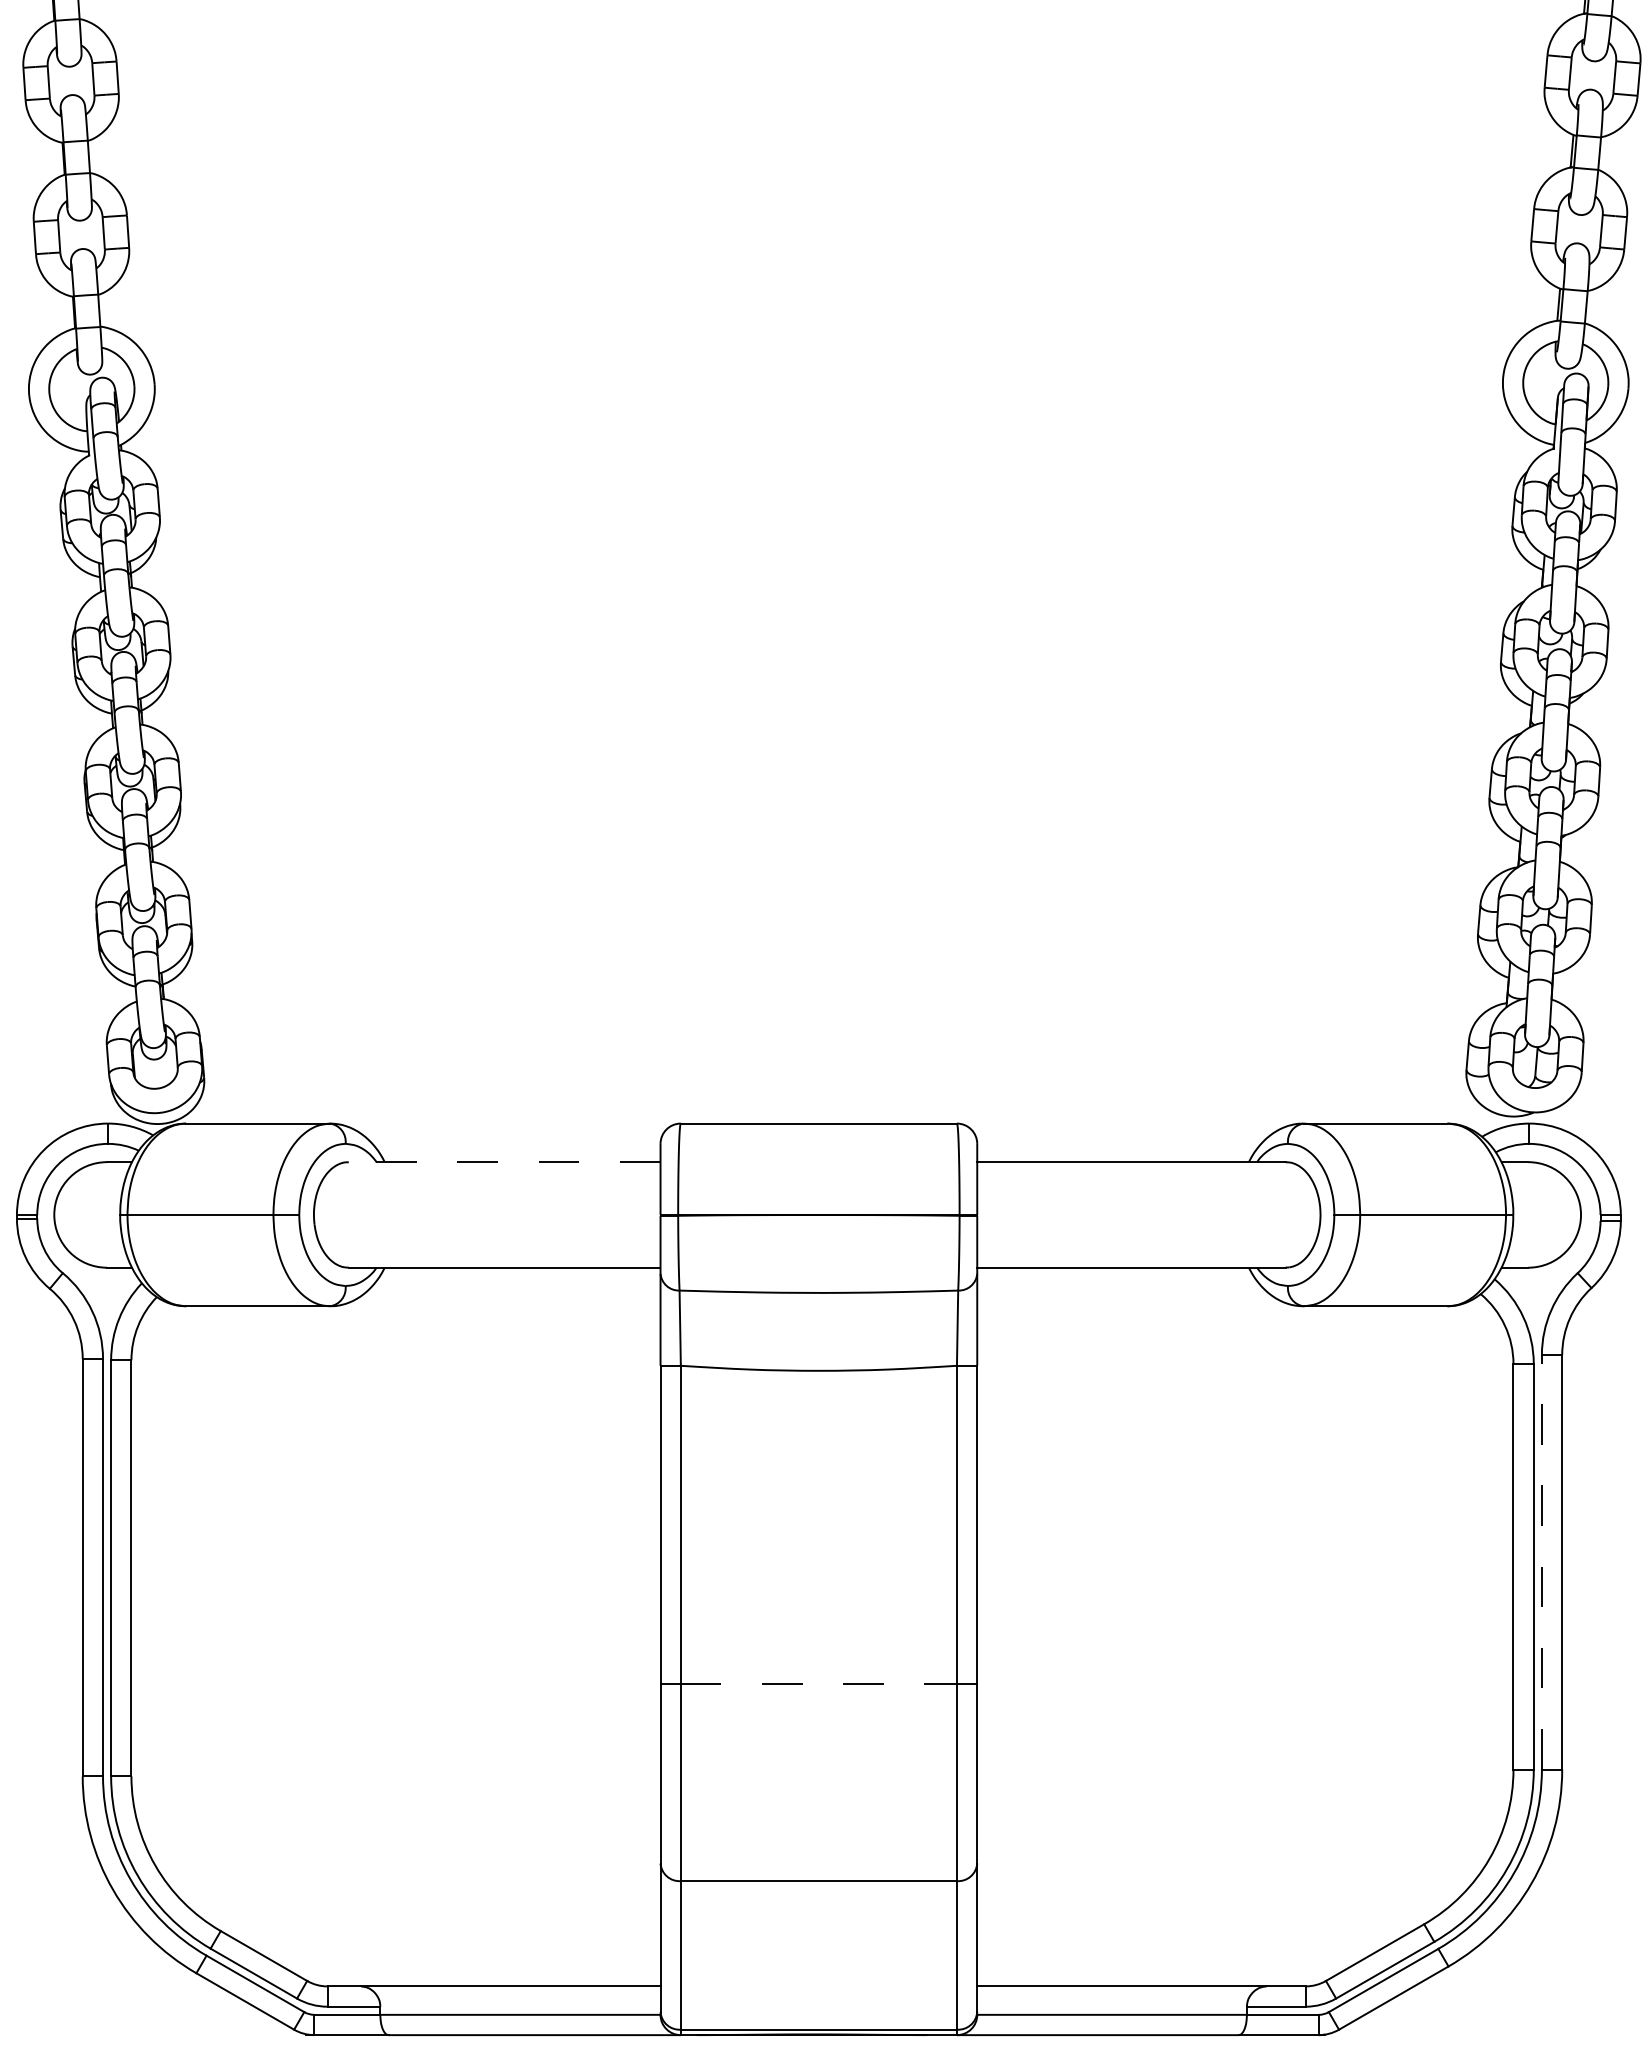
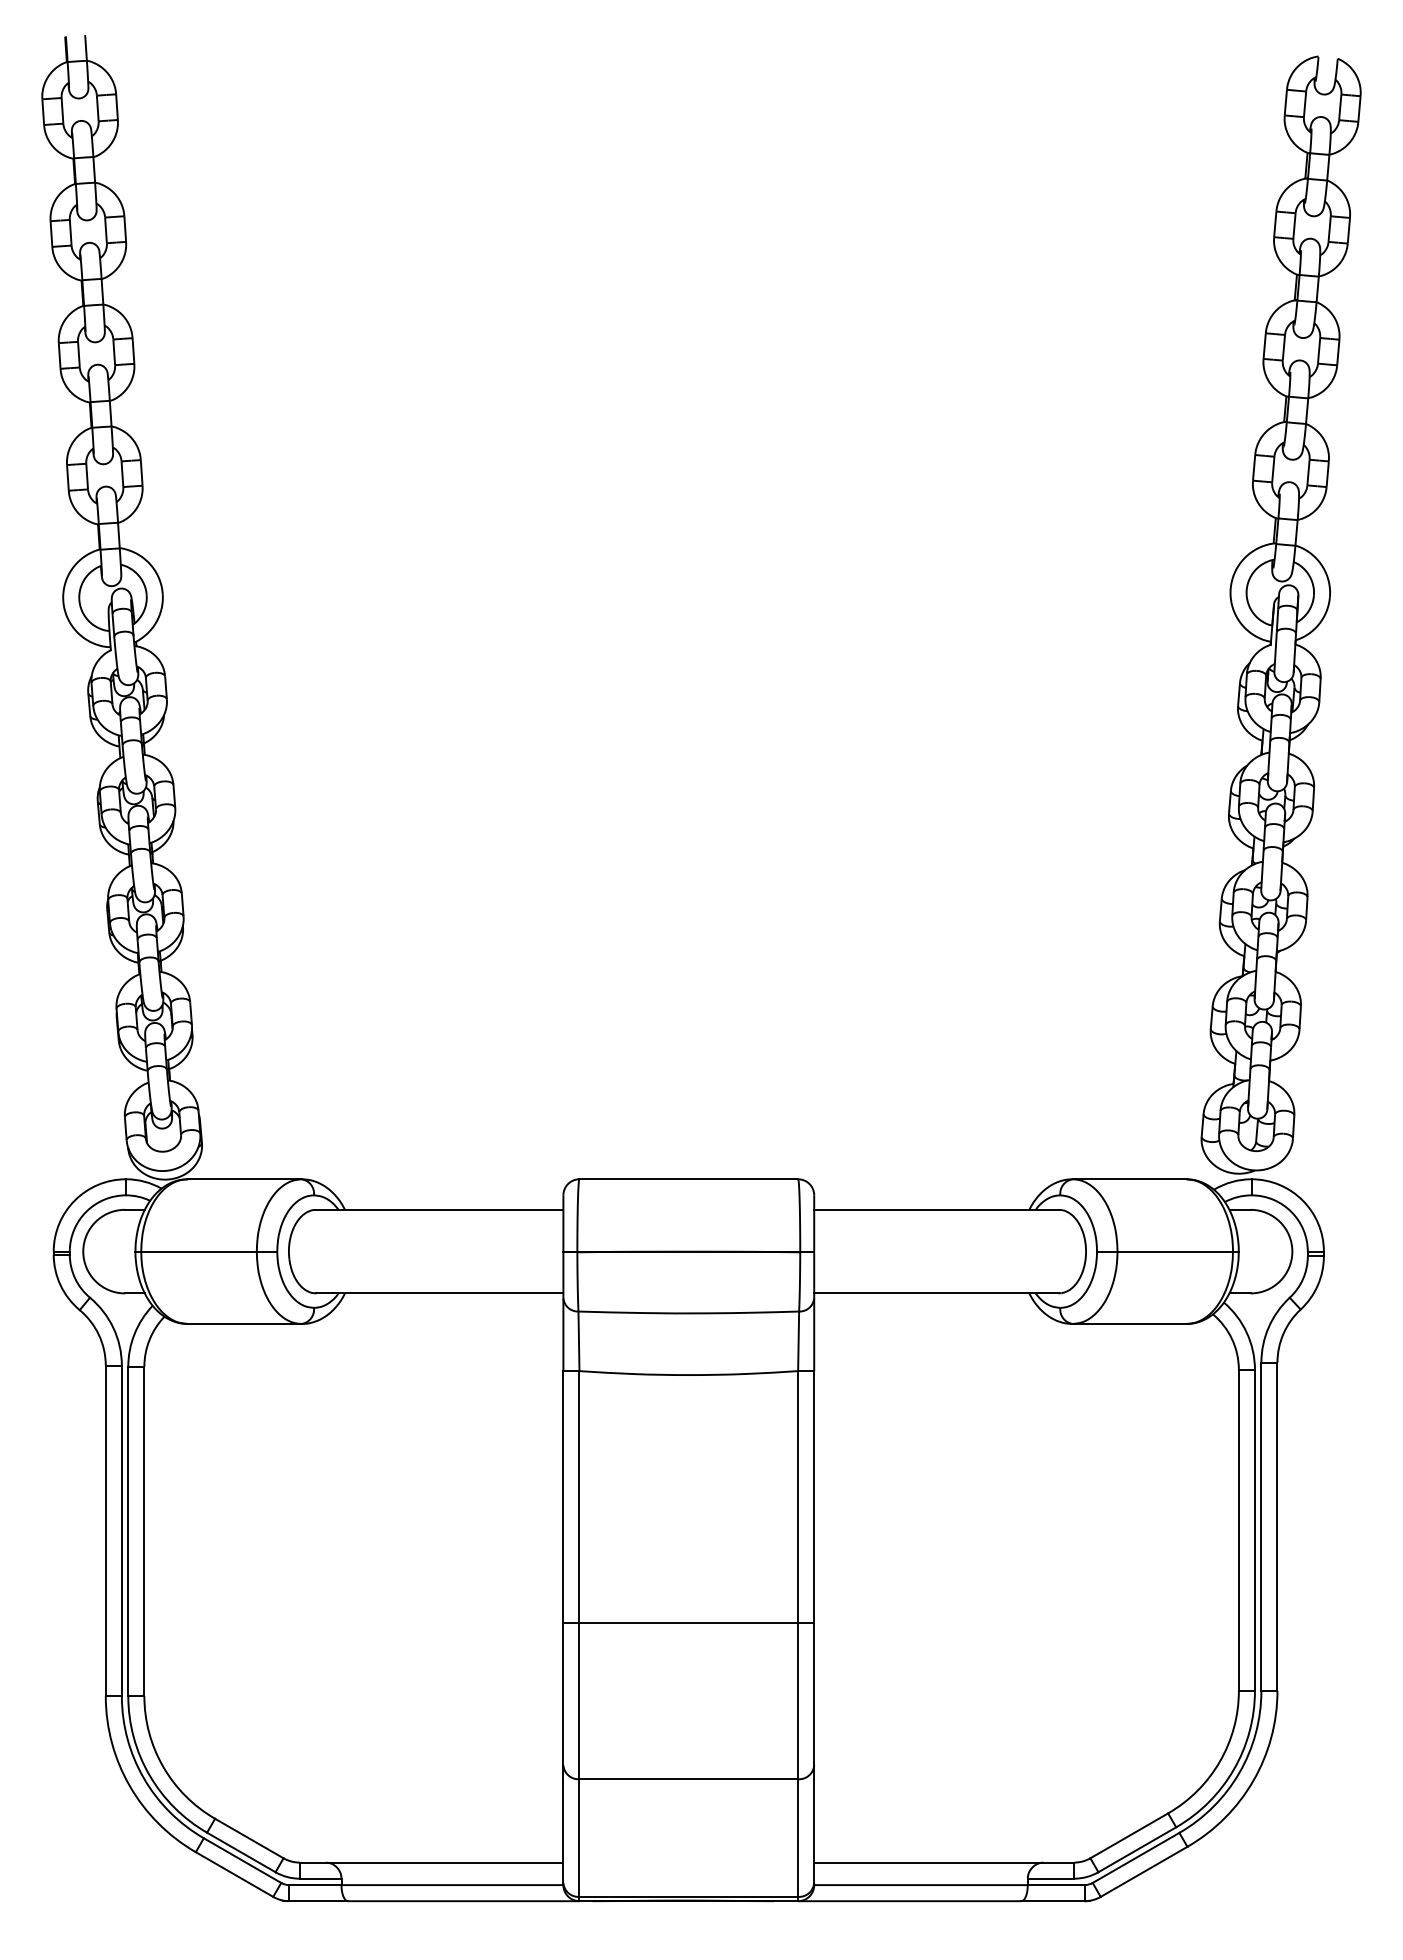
line: (504, 1161) -> (439, 1209), dashed -> solid
line: (1542, 1562) -> (1261, 1526), dashed -> solid
line: (819, 1684) -> (689, 1623), dashed -> solid

